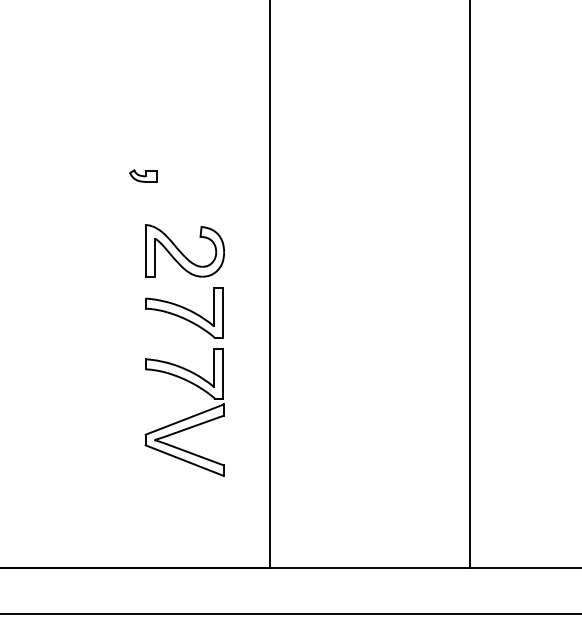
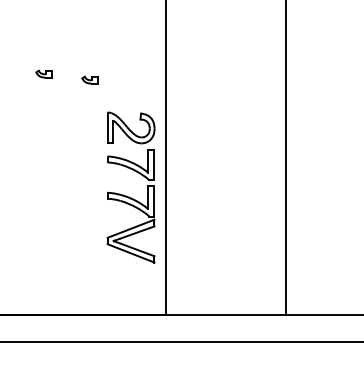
part: (65, 164) -> (43, 73), added
part: (177, 363) -> (126, 195), moved

